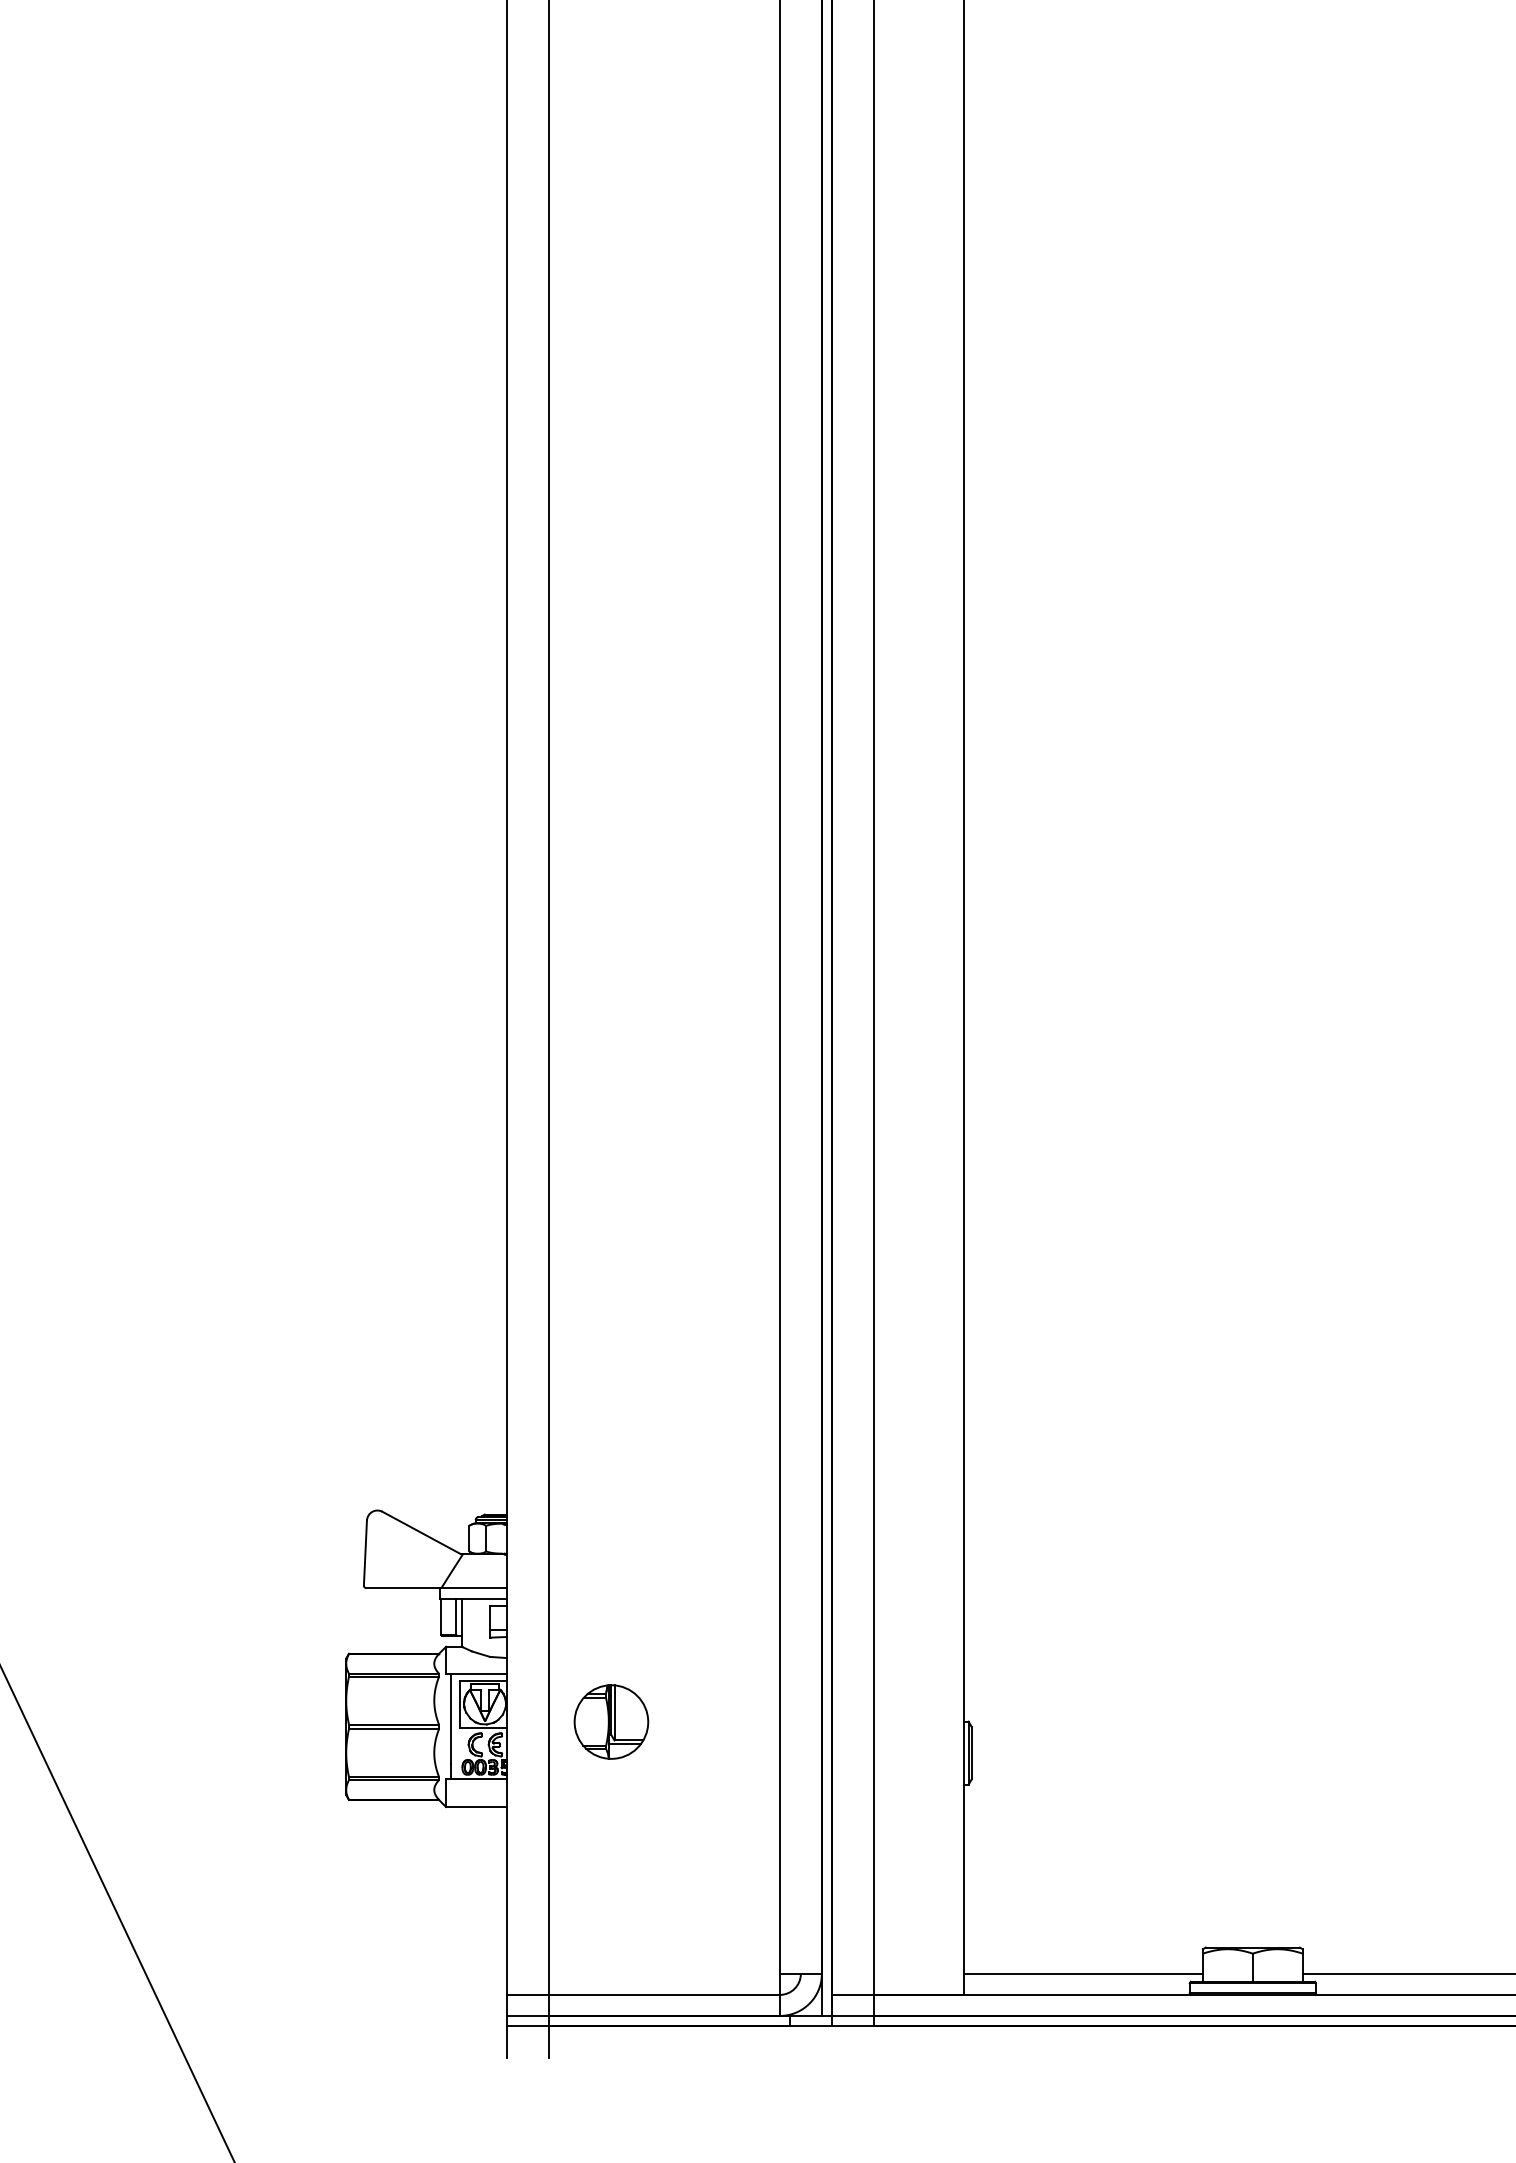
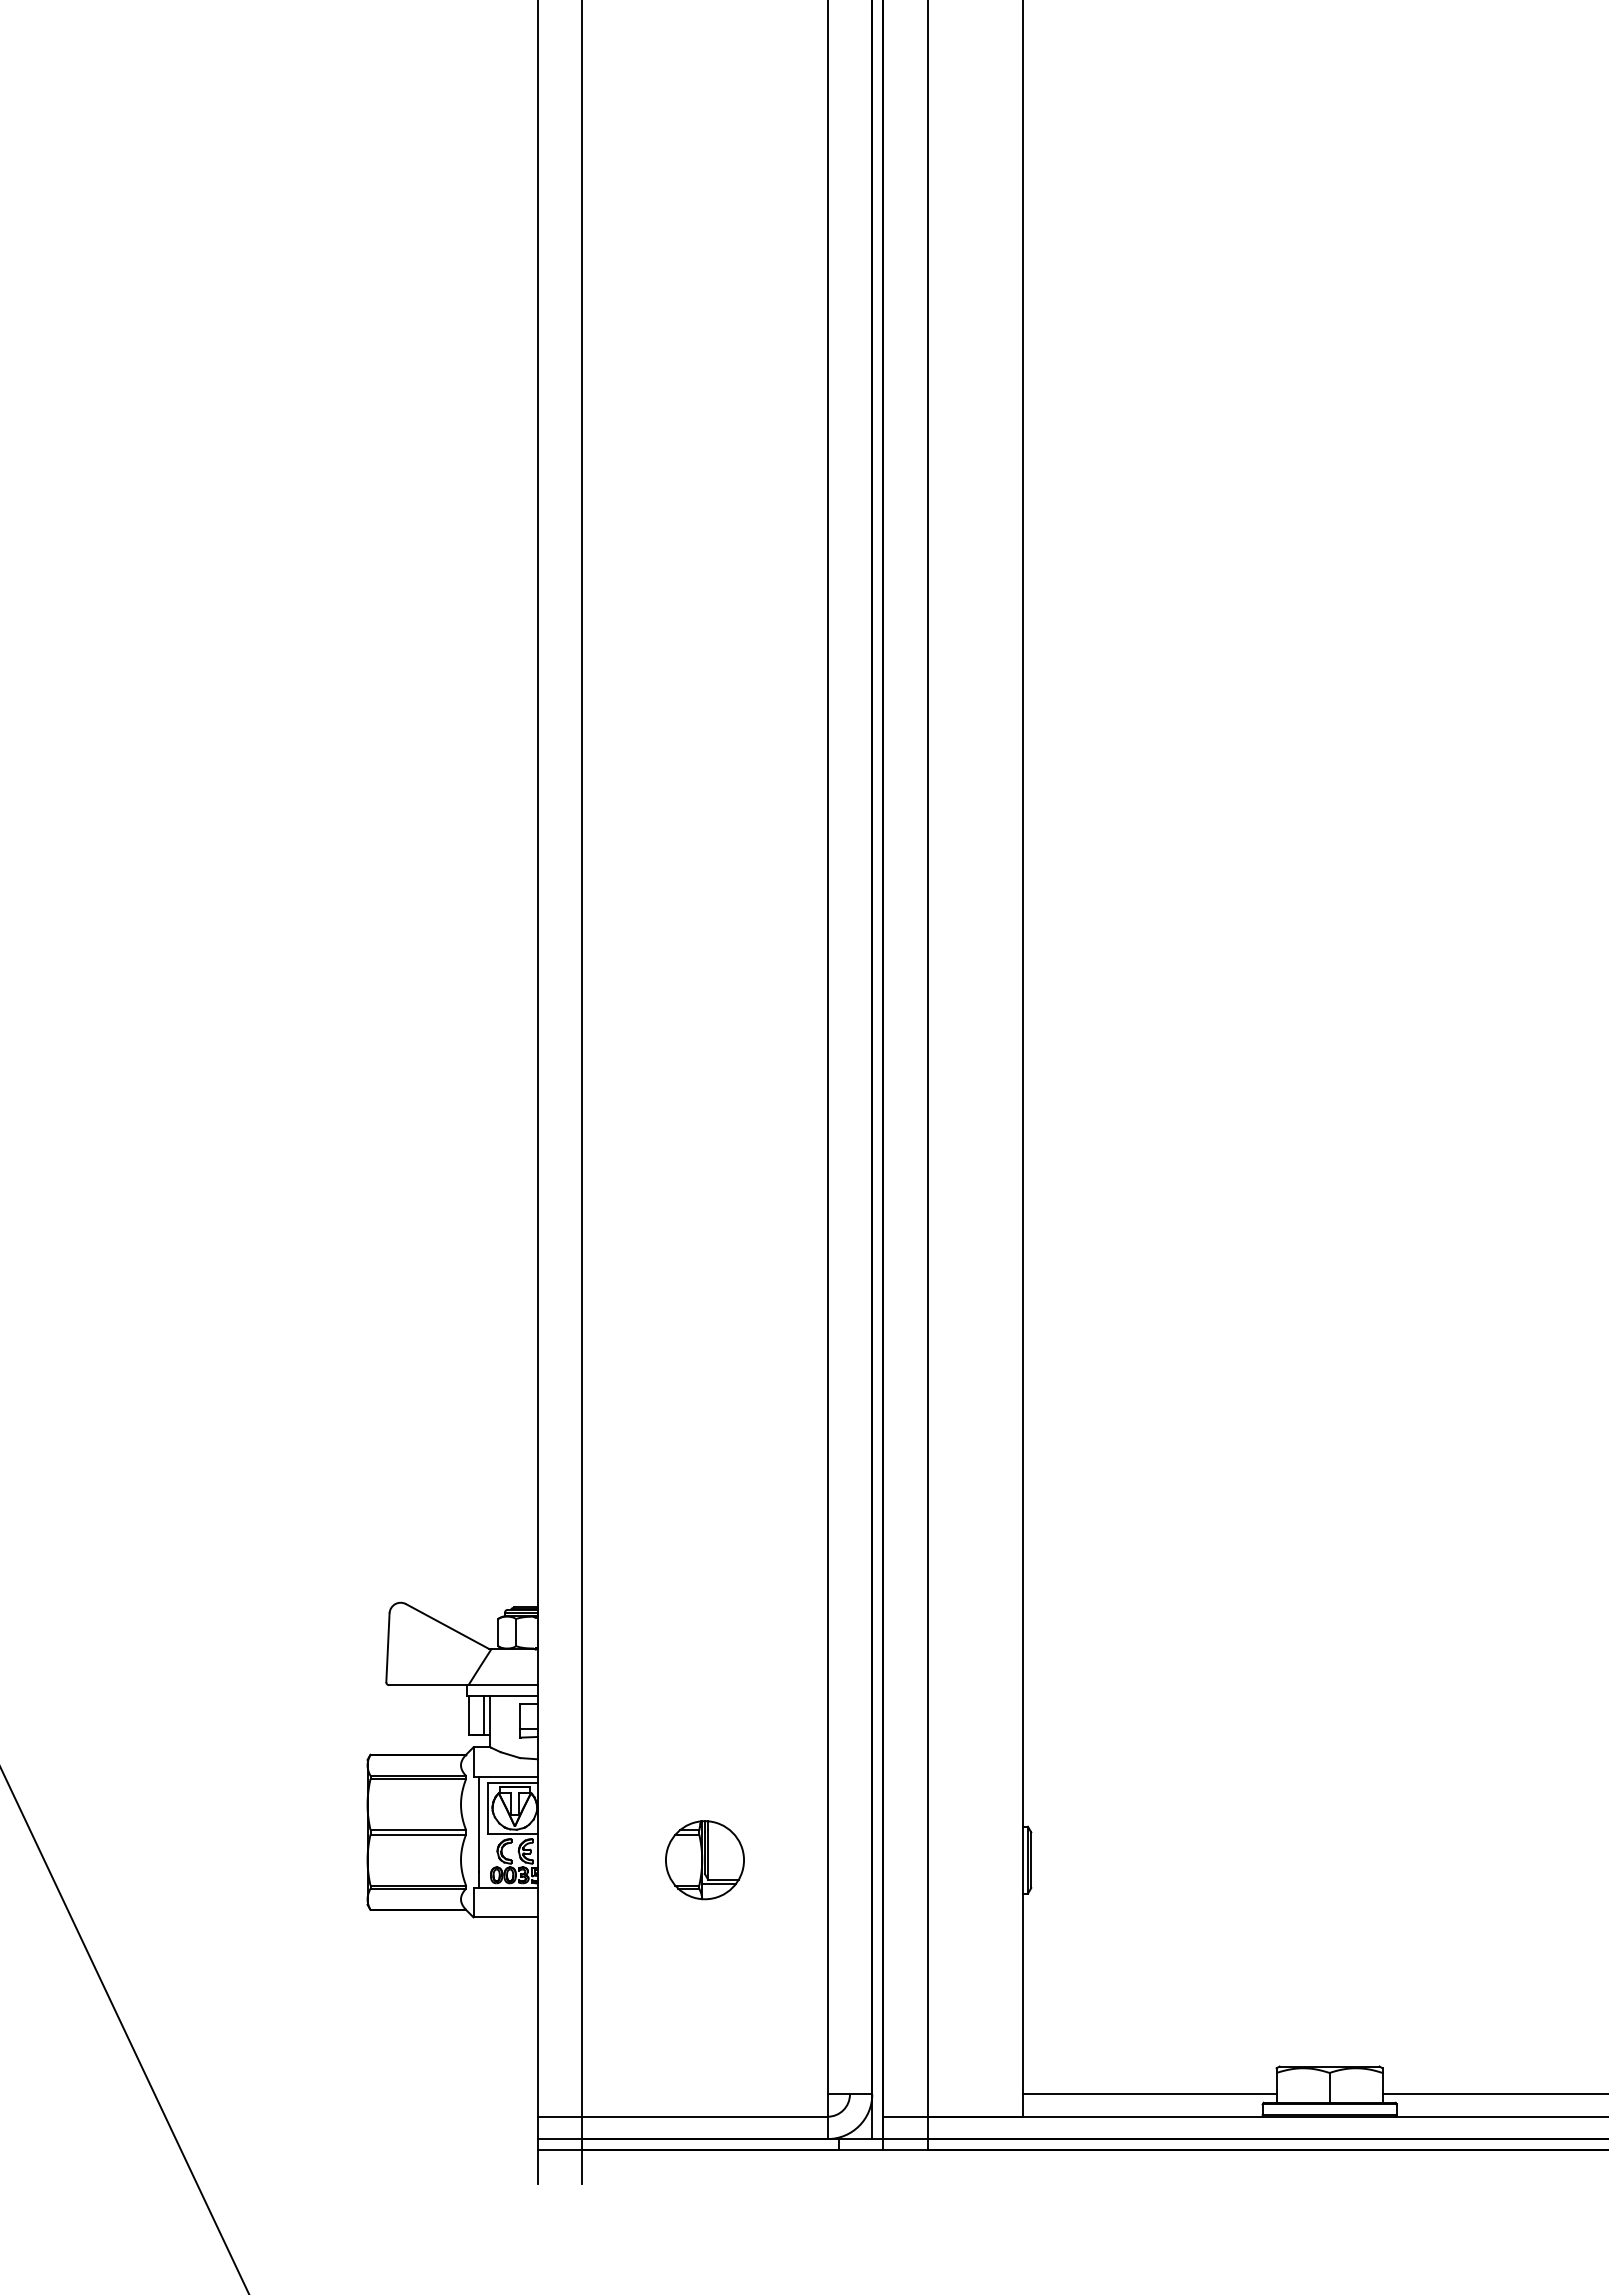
part: (610, 1722) -> (704, 1860), moved

